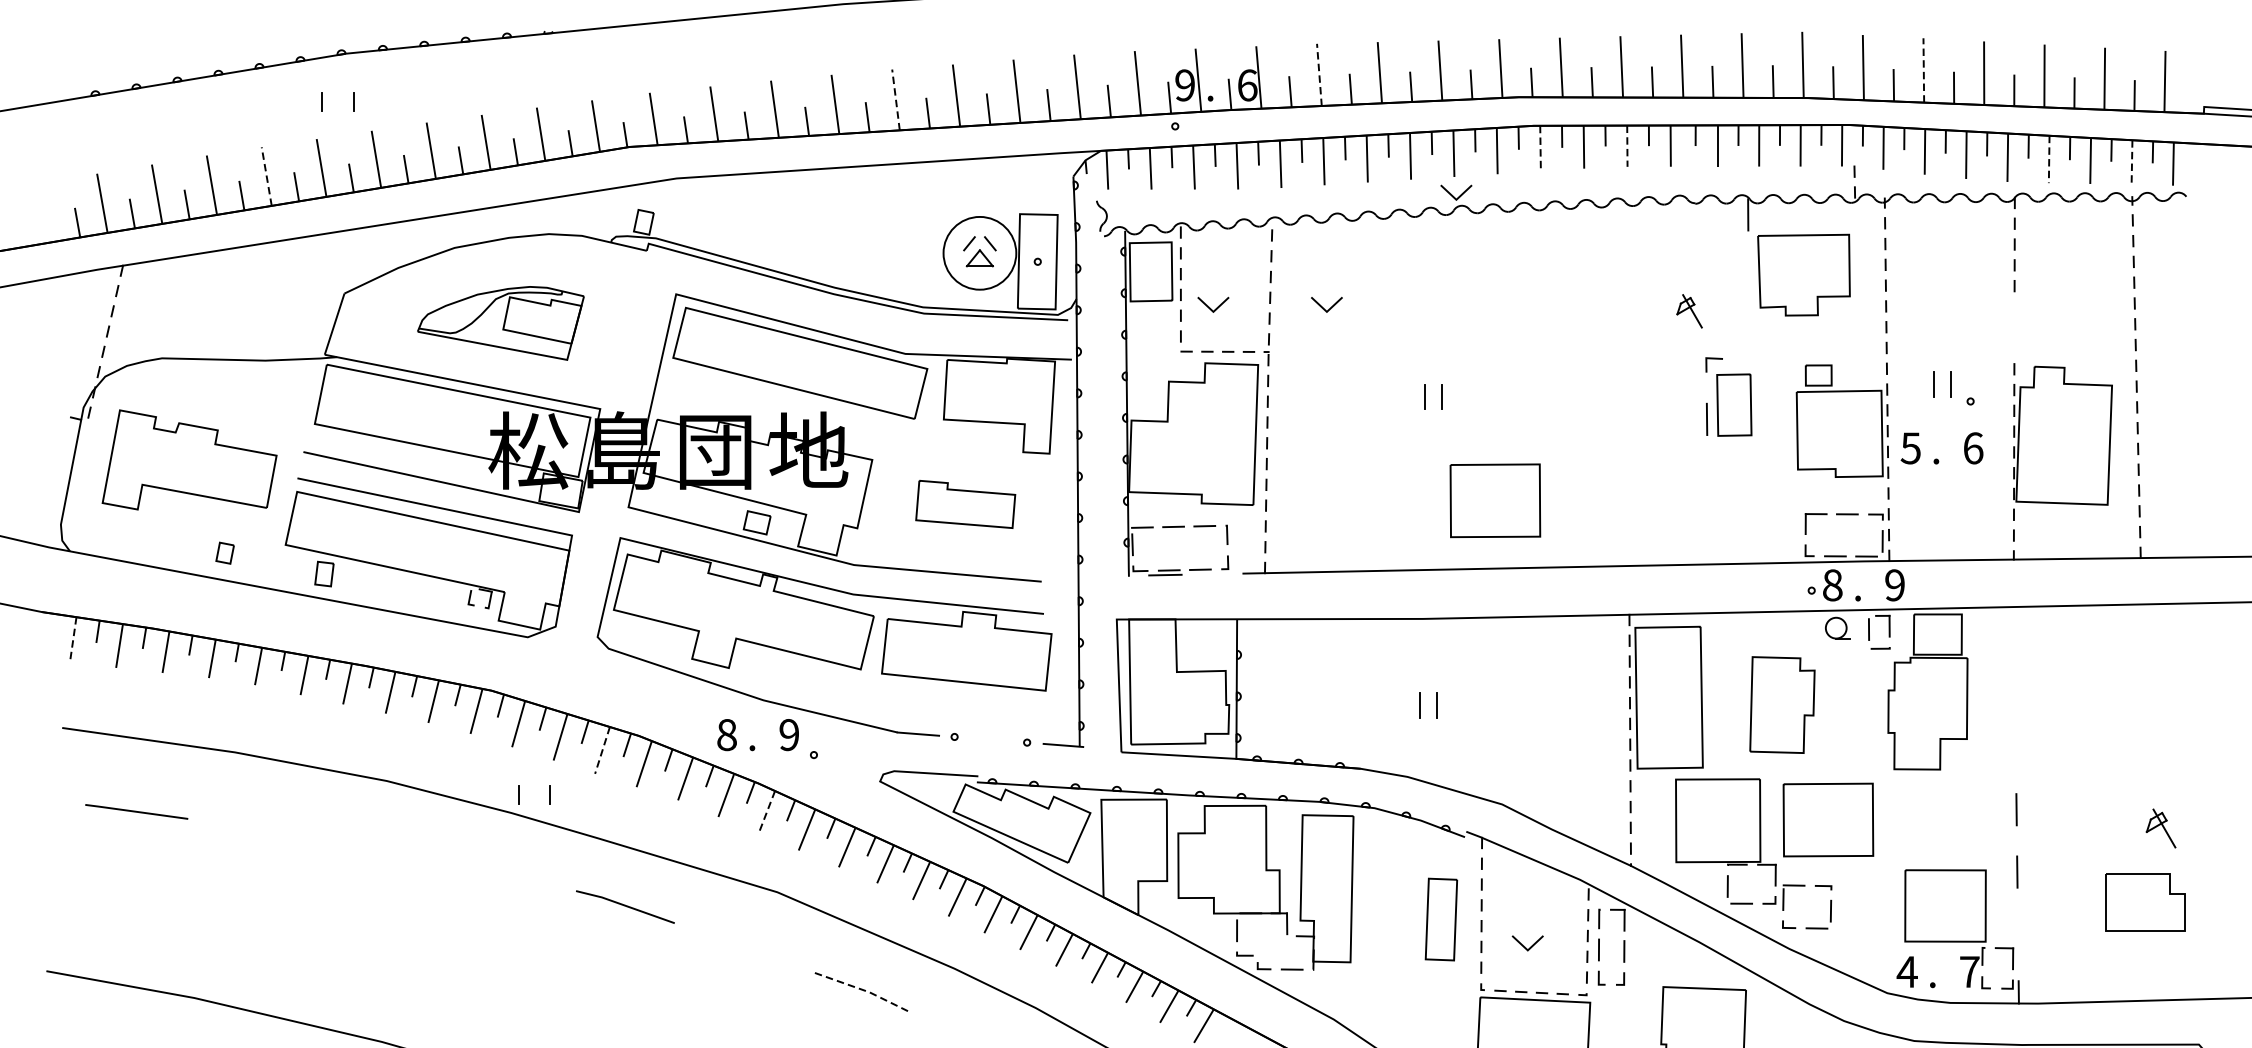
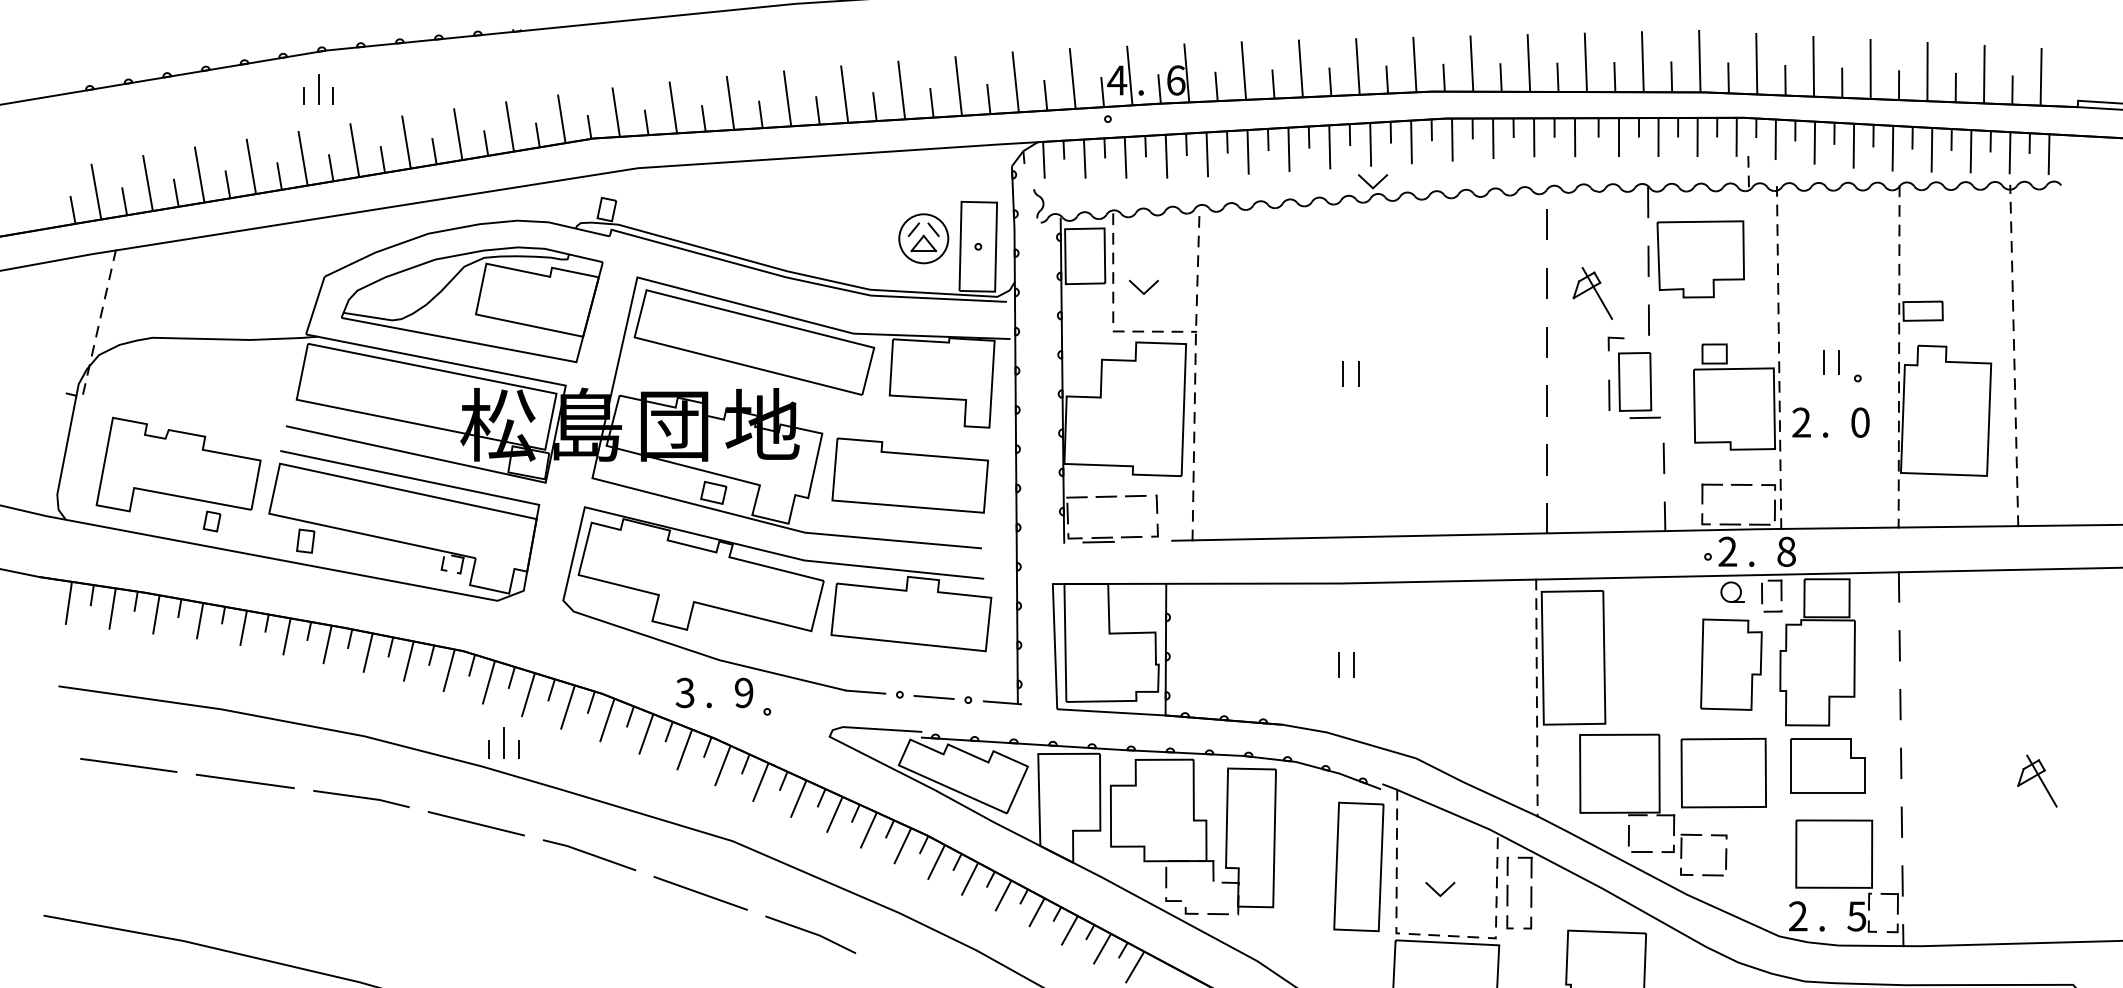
line: (1923, 69) -> (1813, 65), dashed -> solid
line: (1319, 74) -> (1243, 70), dashed -> solid
text: (1185, 85) -> (1117, 80), 9 -> 4
line: (337, 94) -> (318, 89), added
line: (895, 100) -> (844, 94), dashed -> solid
line: (1627, 146) -> (1534, 138), dashed -> solid
line: (1540, 149) -> (1452, 140), dashed -> solid
line: (2048, 159) -> (1931, 150), dashed -> solid
line: (2132, 162) -> (2010, 153), dashed -> solid
line: (266, 176) -> (251, 166), dashed -> solid
line: (1640, 238) -> (1546, 224), added
circle: (979, 253) -> (923, 238), size x0.71
line: (1748, 277) -> (1648, 261), added
line: (1640, 300) -> (1546, 283), added
line: (1323, 307) -> (1247, 289), removed
part: (1689, 311) -> (1592, 293), size x1.67
part: (500, 323) -> (471, 304), size x1.67
part: (2037, 327) -> (1920, 308), added
line: (1748, 338) -> (1648, 319), added
line: (1640, 362) -> (1546, 341), added
line: (1640, 424) -> (1546, 400), added
line: (1744, 442) -> (1644, 417), added
text: (1910, 448) -> (1801, 422), 5 -> 2
text: (1973, 448) -> (1860, 422), 6 -> 0
part: (189, 459) -> (178, 464), moved
line: (1764, 486) -> (1663, 458), added
line: (1640, 487) -> (1546, 459), added
part: (1495, 500) -> (1409, 471), removed
part: (965, 504) -> (910, 475), size x1.67
line: (1765, 547) -> (1664, 516), added
line: (1640, 549) -> (1546, 518), added
text: (1832, 584) -> (1727, 551), 8 -> 2
text: (1894, 584) -> (1786, 551), 9 -> 8
line: (2013, 622) -> (1898, 586), added
line: (72, 640) -> (68, 603), dashed -> solid
line: (2014, 684) -> (1899, 645), added
part: (1782, 704) -> (1731, 664), moved
text: (726, 734) -> (684, 692), 8 -> 3
line: (990, 739) -> (933, 697), added
line: (2015, 747) -> (1900, 704), added
line: (602, 750) -> (567, 707), dashed -> solid
line: (535, 787) -> (504, 742), added
line: (766, 811) -> (722, 765), dashed -> solid
part: (2161, 827) -> (2037, 780), size x1.43
line: (259, 828) -> (244, 781), added
line: (383, 846) -> (361, 798), added
line: (504, 873) -> (475, 823), added
part: (2145, 902) -> (1827, 765), moved
part: (1440, 919) -> (1358, 866), size x1.67
line: (2017, 933) -> (1902, 880), added
line: (743, 946) -> (700, 892), added
text: (1907, 972) -> (1798, 916), 4 -> 2
text: (1969, 972) -> (1856, 916), 7 -> 5
line: (861, 989) -> (812, 932), dashed -> solid

